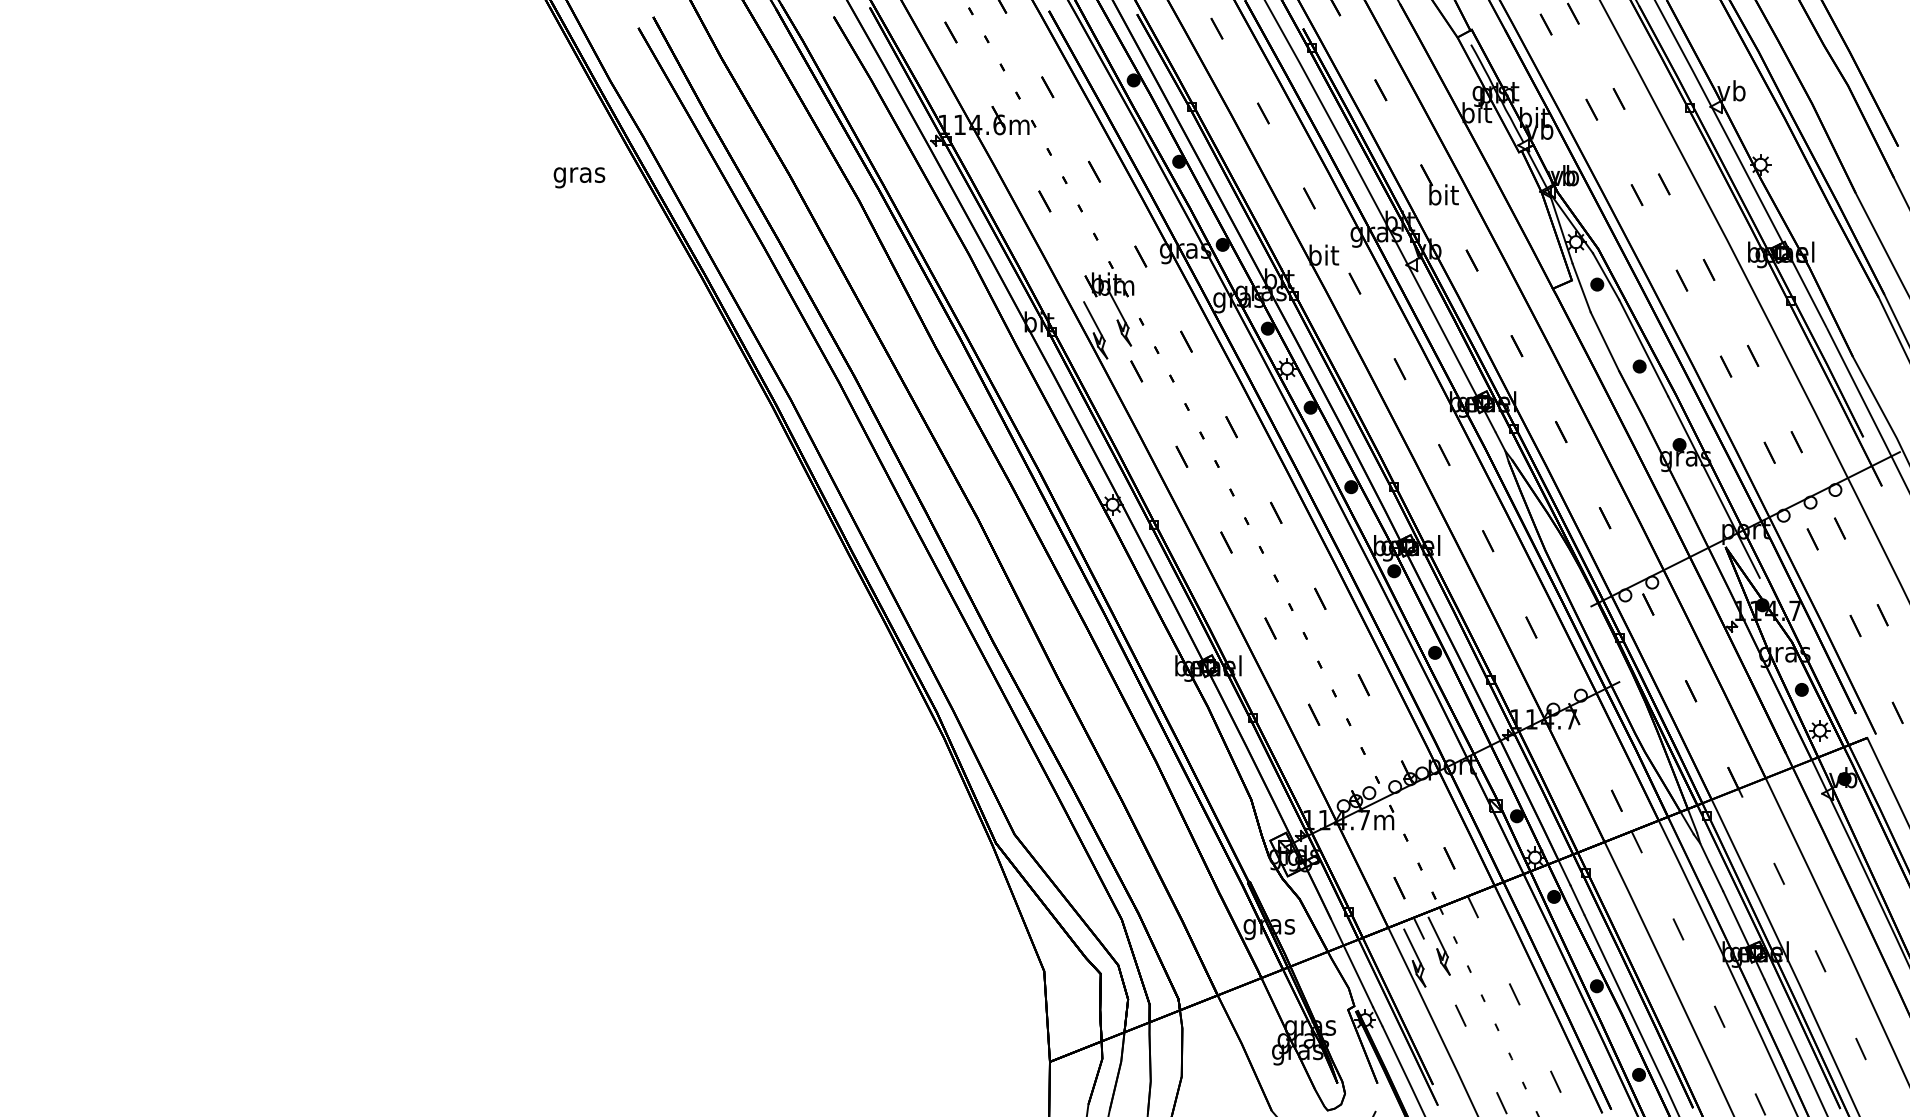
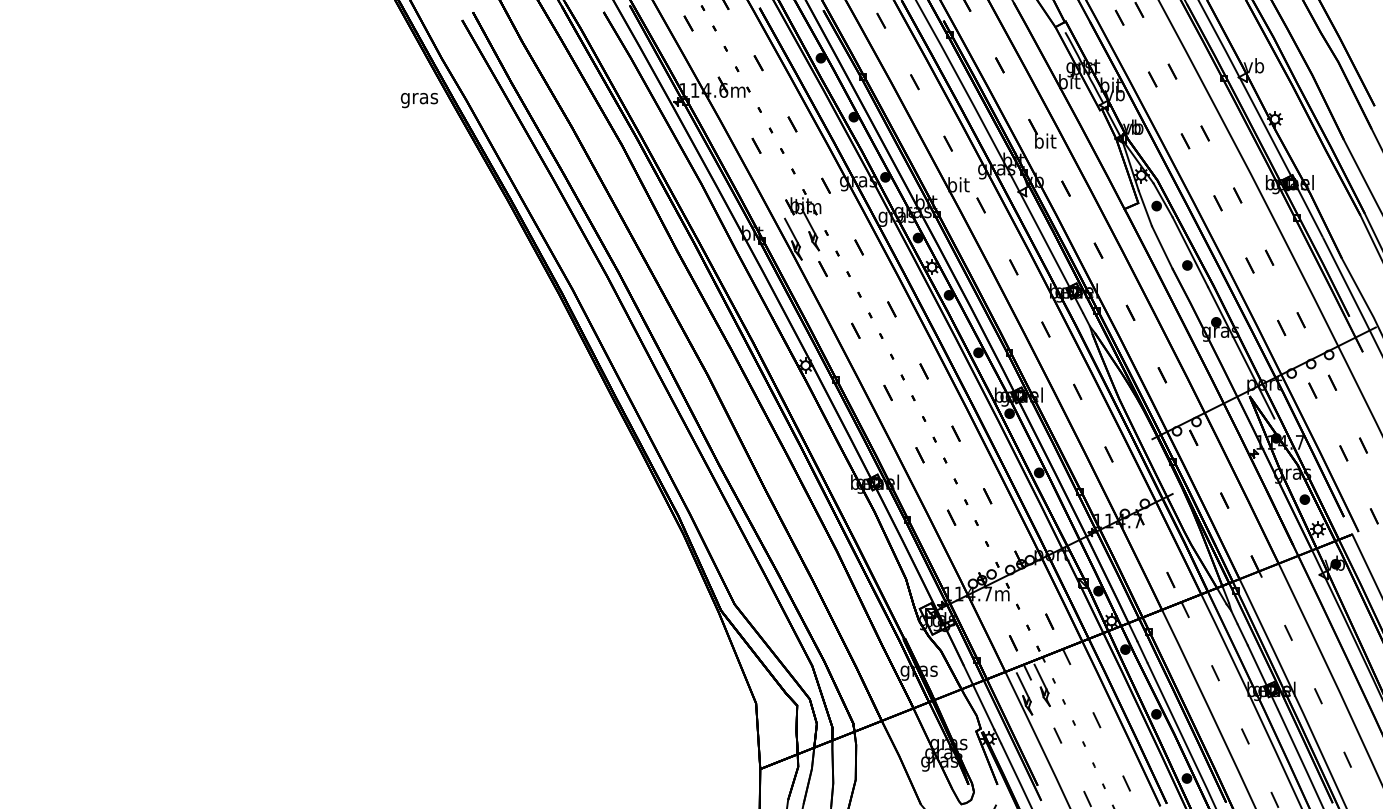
text: (579, 177) -> (419, 100), moved

